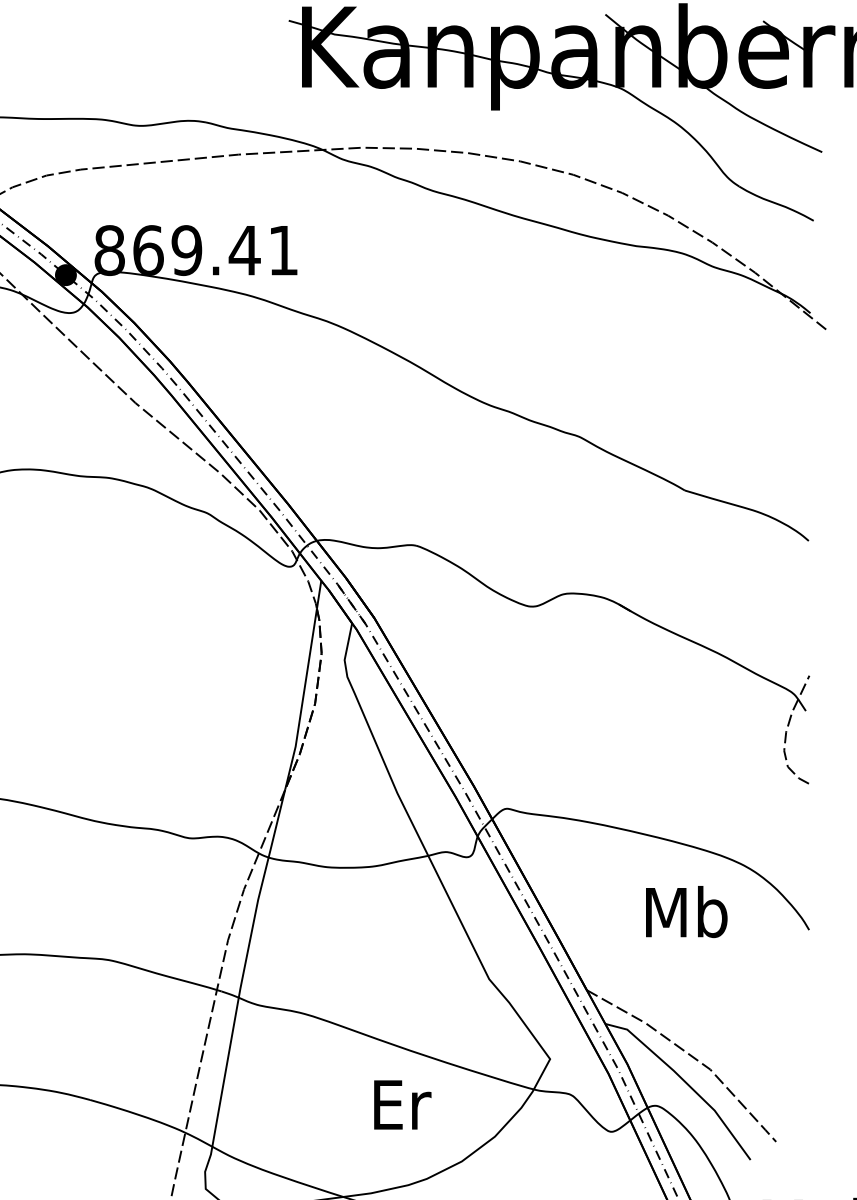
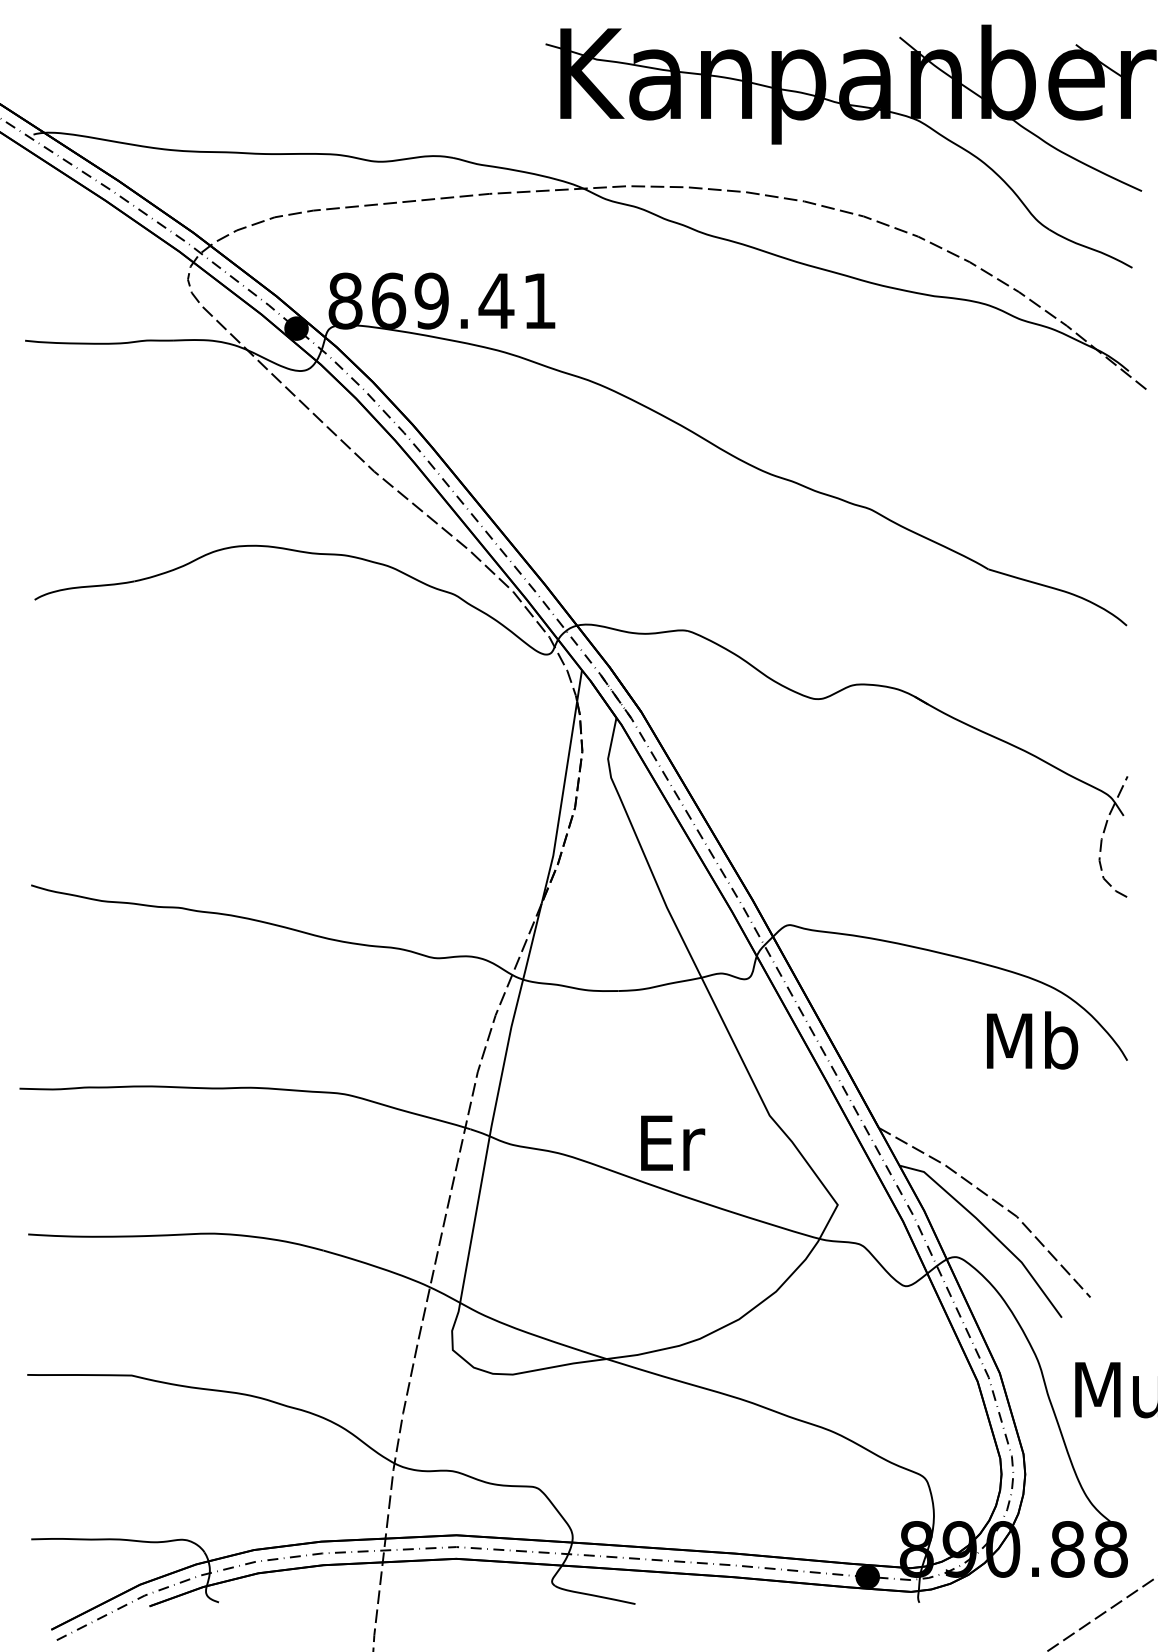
text: (686, 912) -> (1032, 1040), moved
text: (403, 1104) -> (673, 1142), moved

